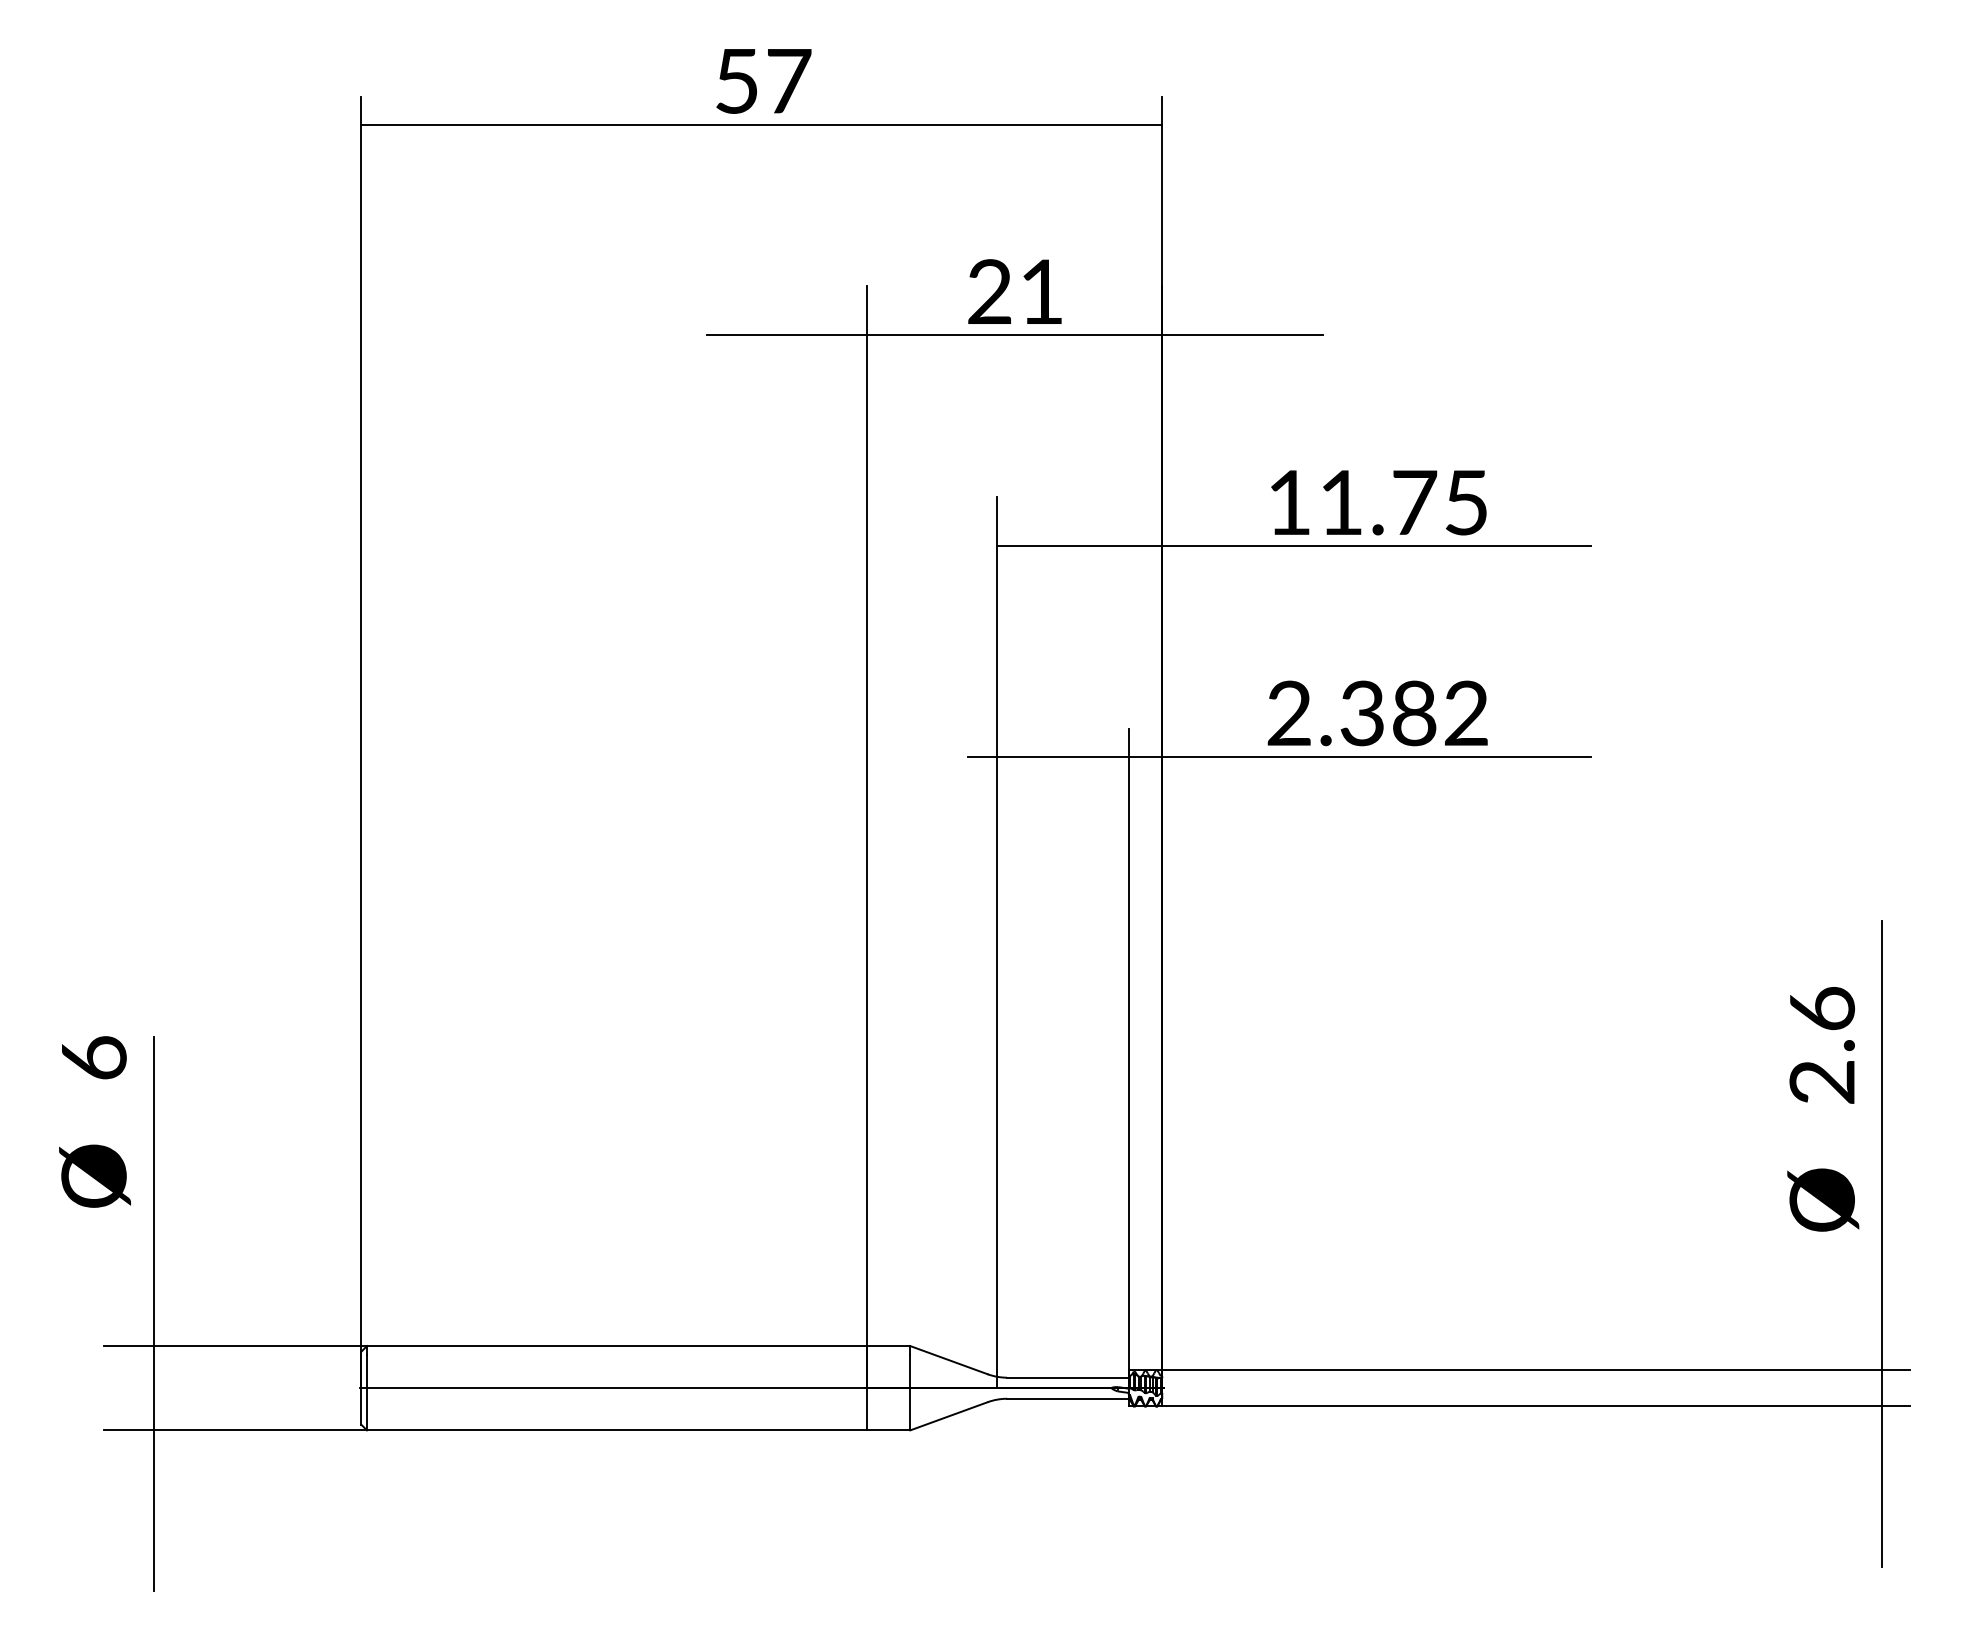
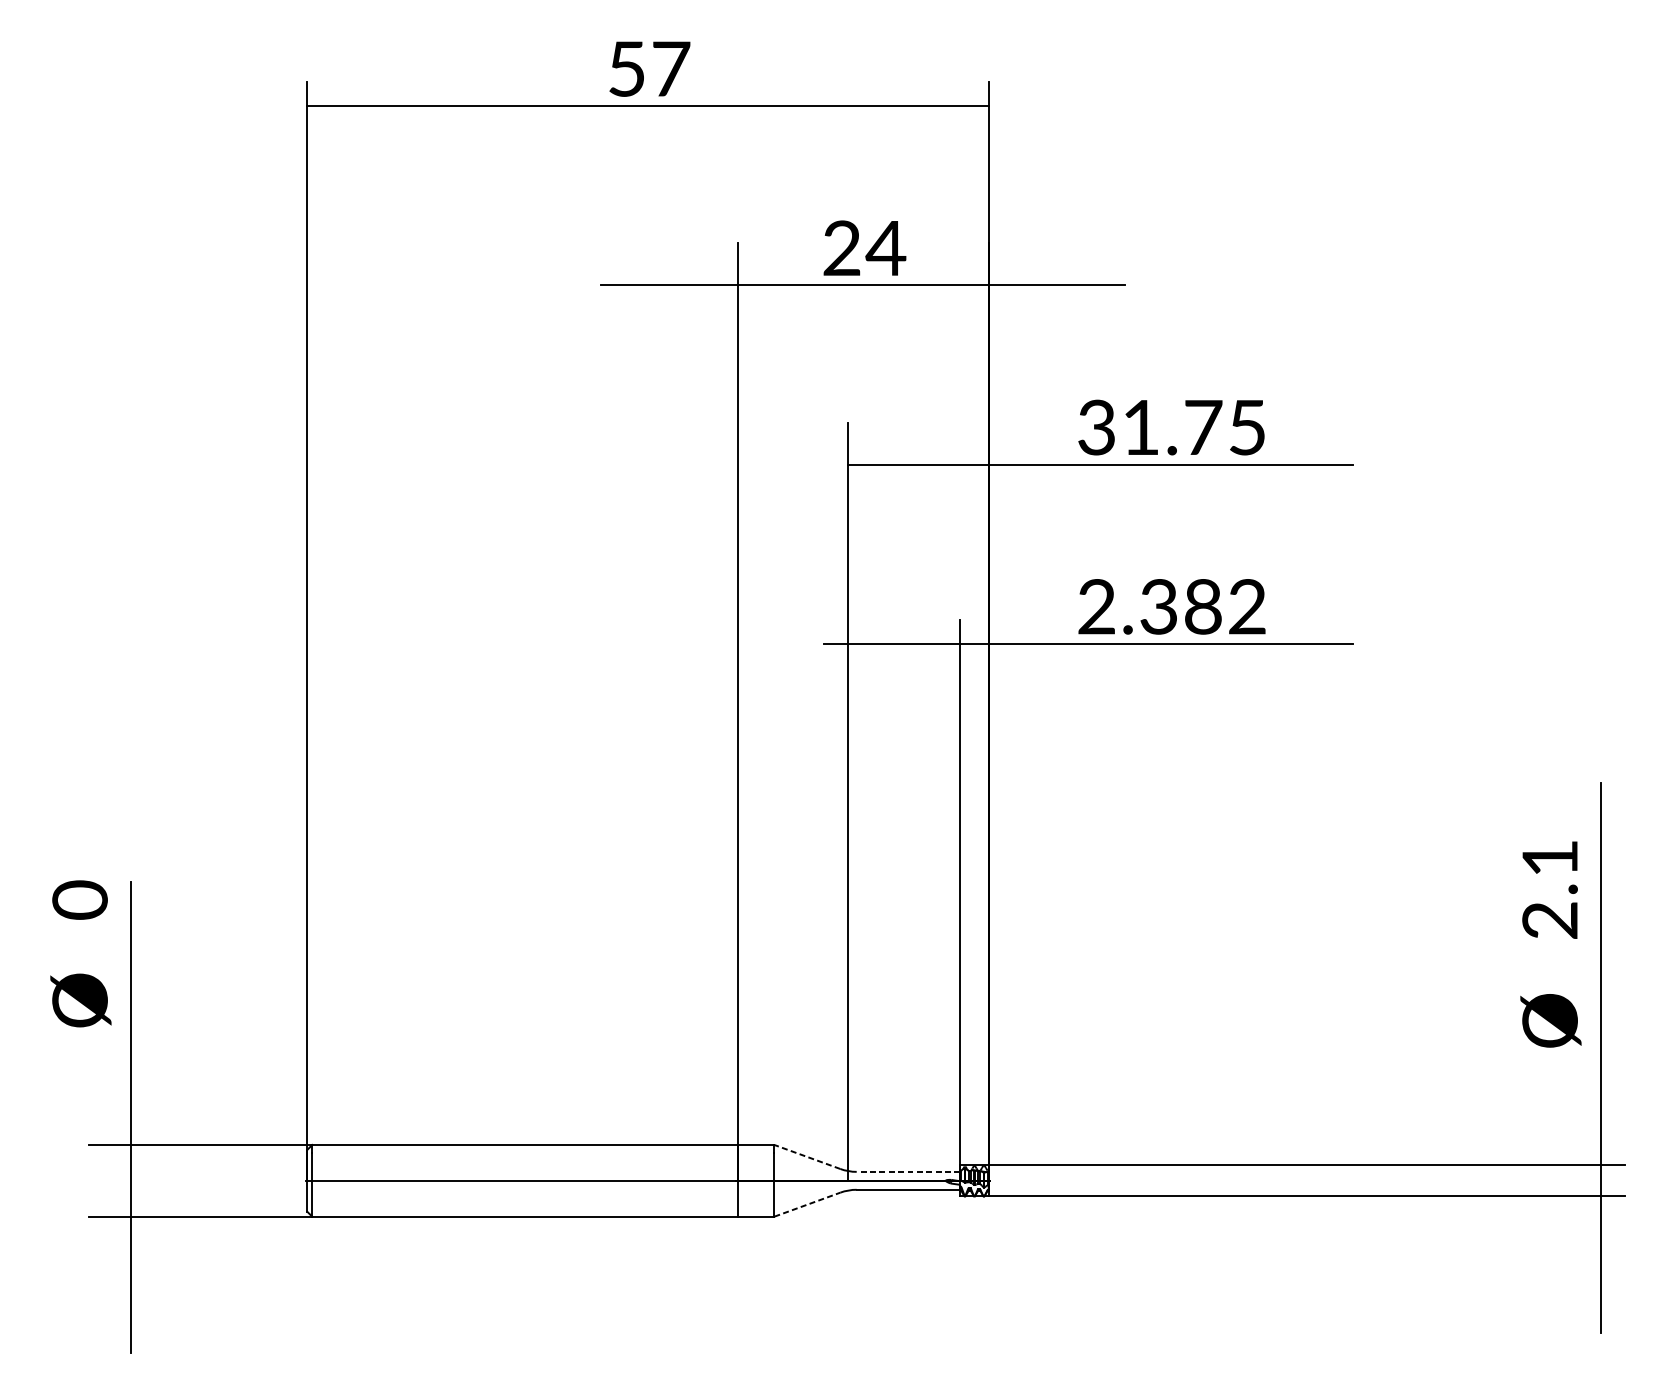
text: (1041, 291) -> (885, 247), 21 -> 24
text: (1288, 502) -> (1096, 427), 11.75 -> 31.75
text: (1822, 1008) -> (1550, 857), 2.6 -> 2.1
text: (93, 1058) -> (79, 900), 6 -> 0
line: (948, 1360) -> (806, 1157), solid -> dashed
line: (1067, 1377) -> (908, 1171), solid -> dashed
line: (949, 1416) -> (807, 1204), solid -> dashed

